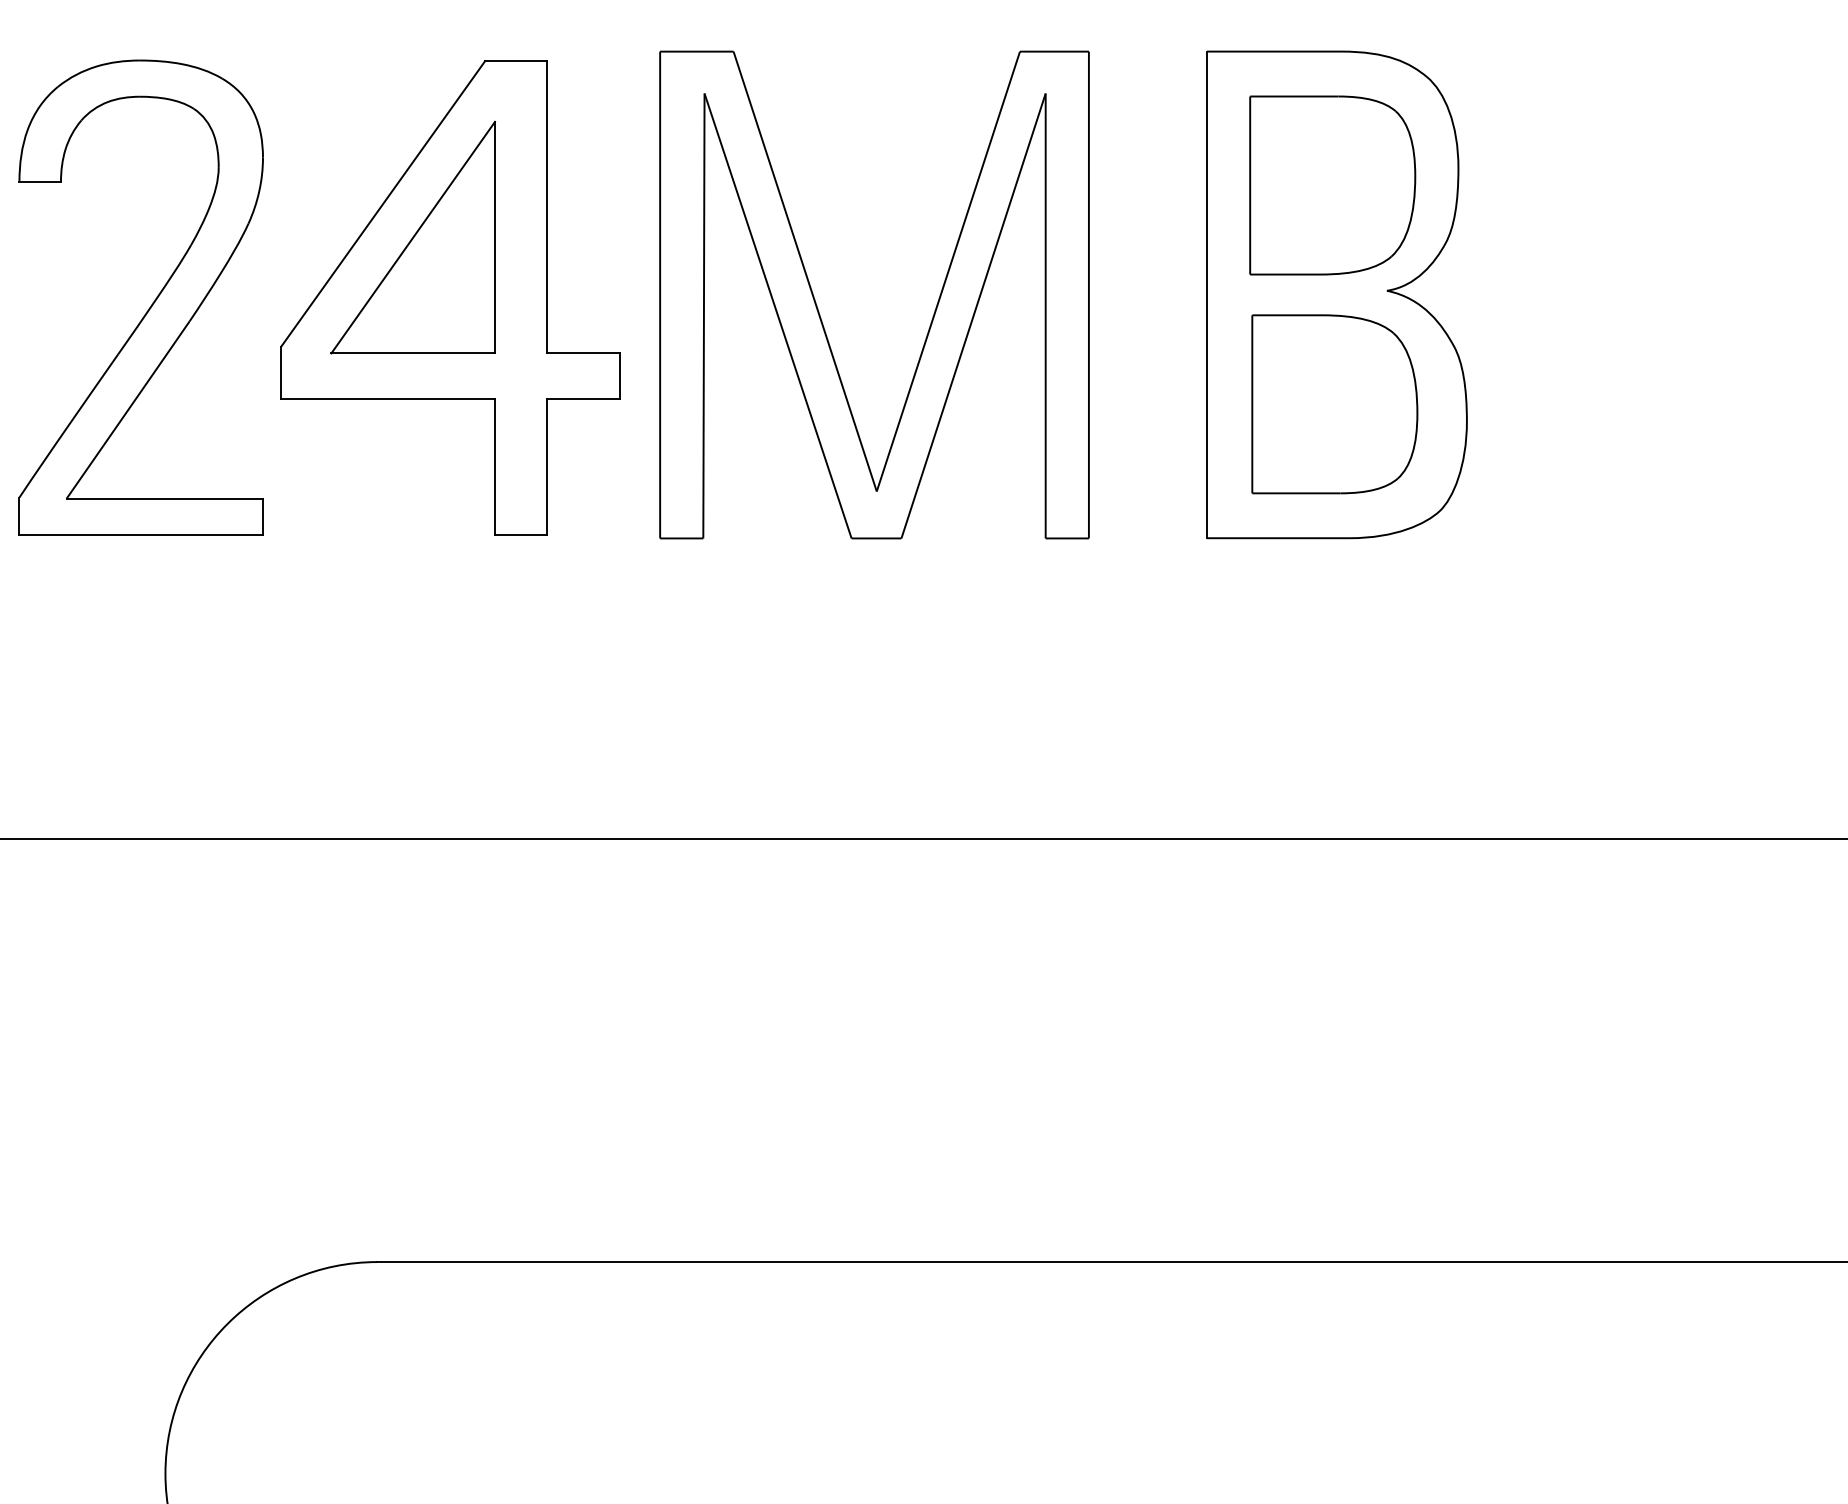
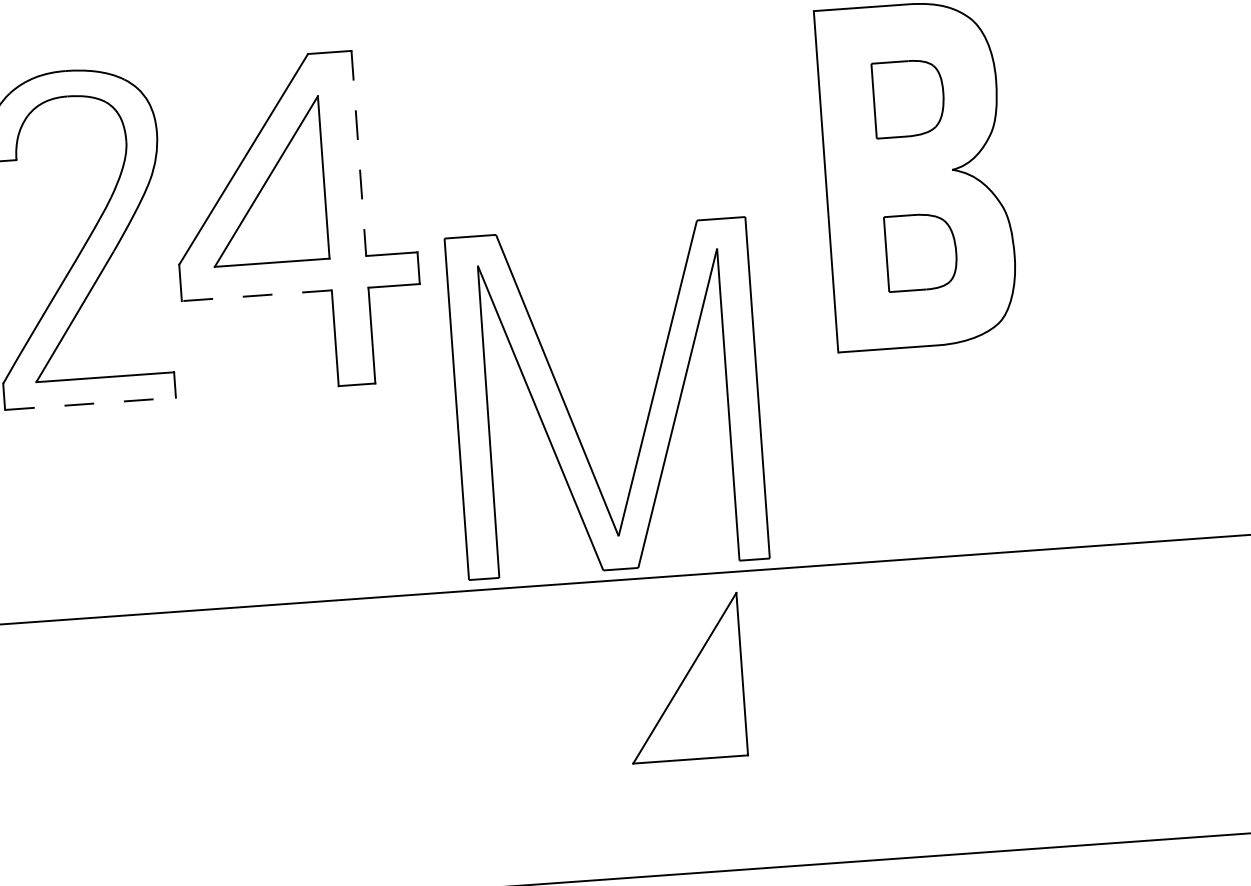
part: (1332, 185) -> (908, 98), size x0.6
line: (547, 207) -> (359, 153), solid -> dashed
part: (819, 311) -> (569, 412), moved
line: (388, 398) -> (257, 295), solid -> dashed
part: (1334, 404) -> (921, 252), size x0.6
line: (141, 535) -> (90, 404), solid -> dashed
part: (956, 984) -> (685, 678), added

